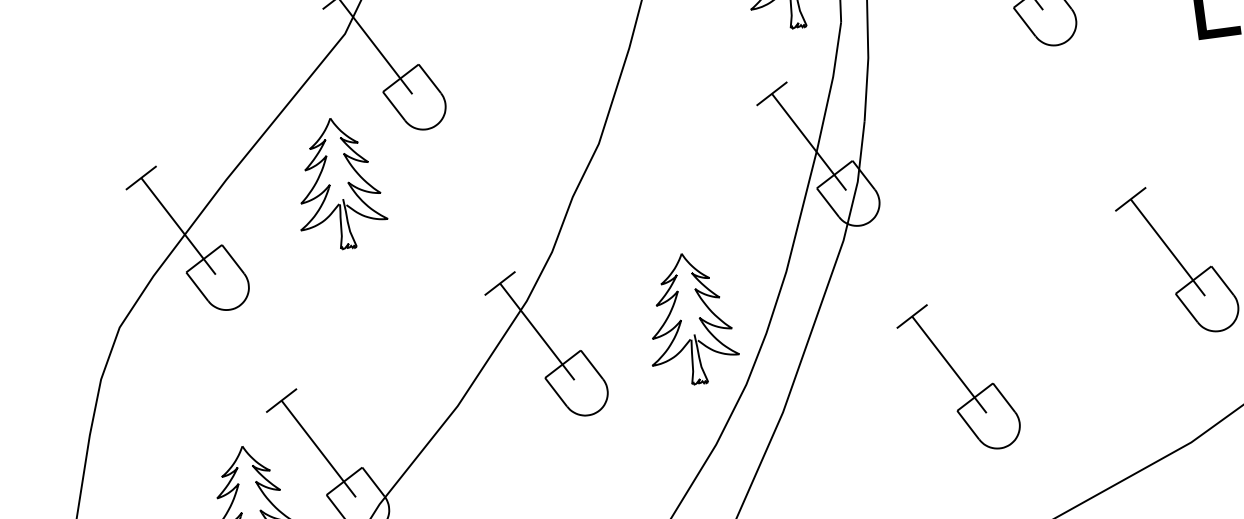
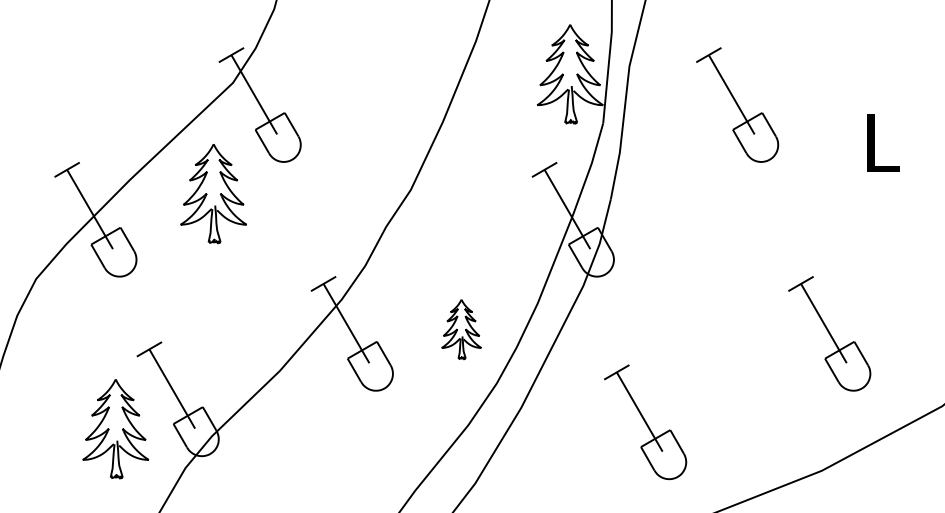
part: (690, 319) -> (461, 329), size x0.6
part: (958, 377) -> (645, 422), moved

